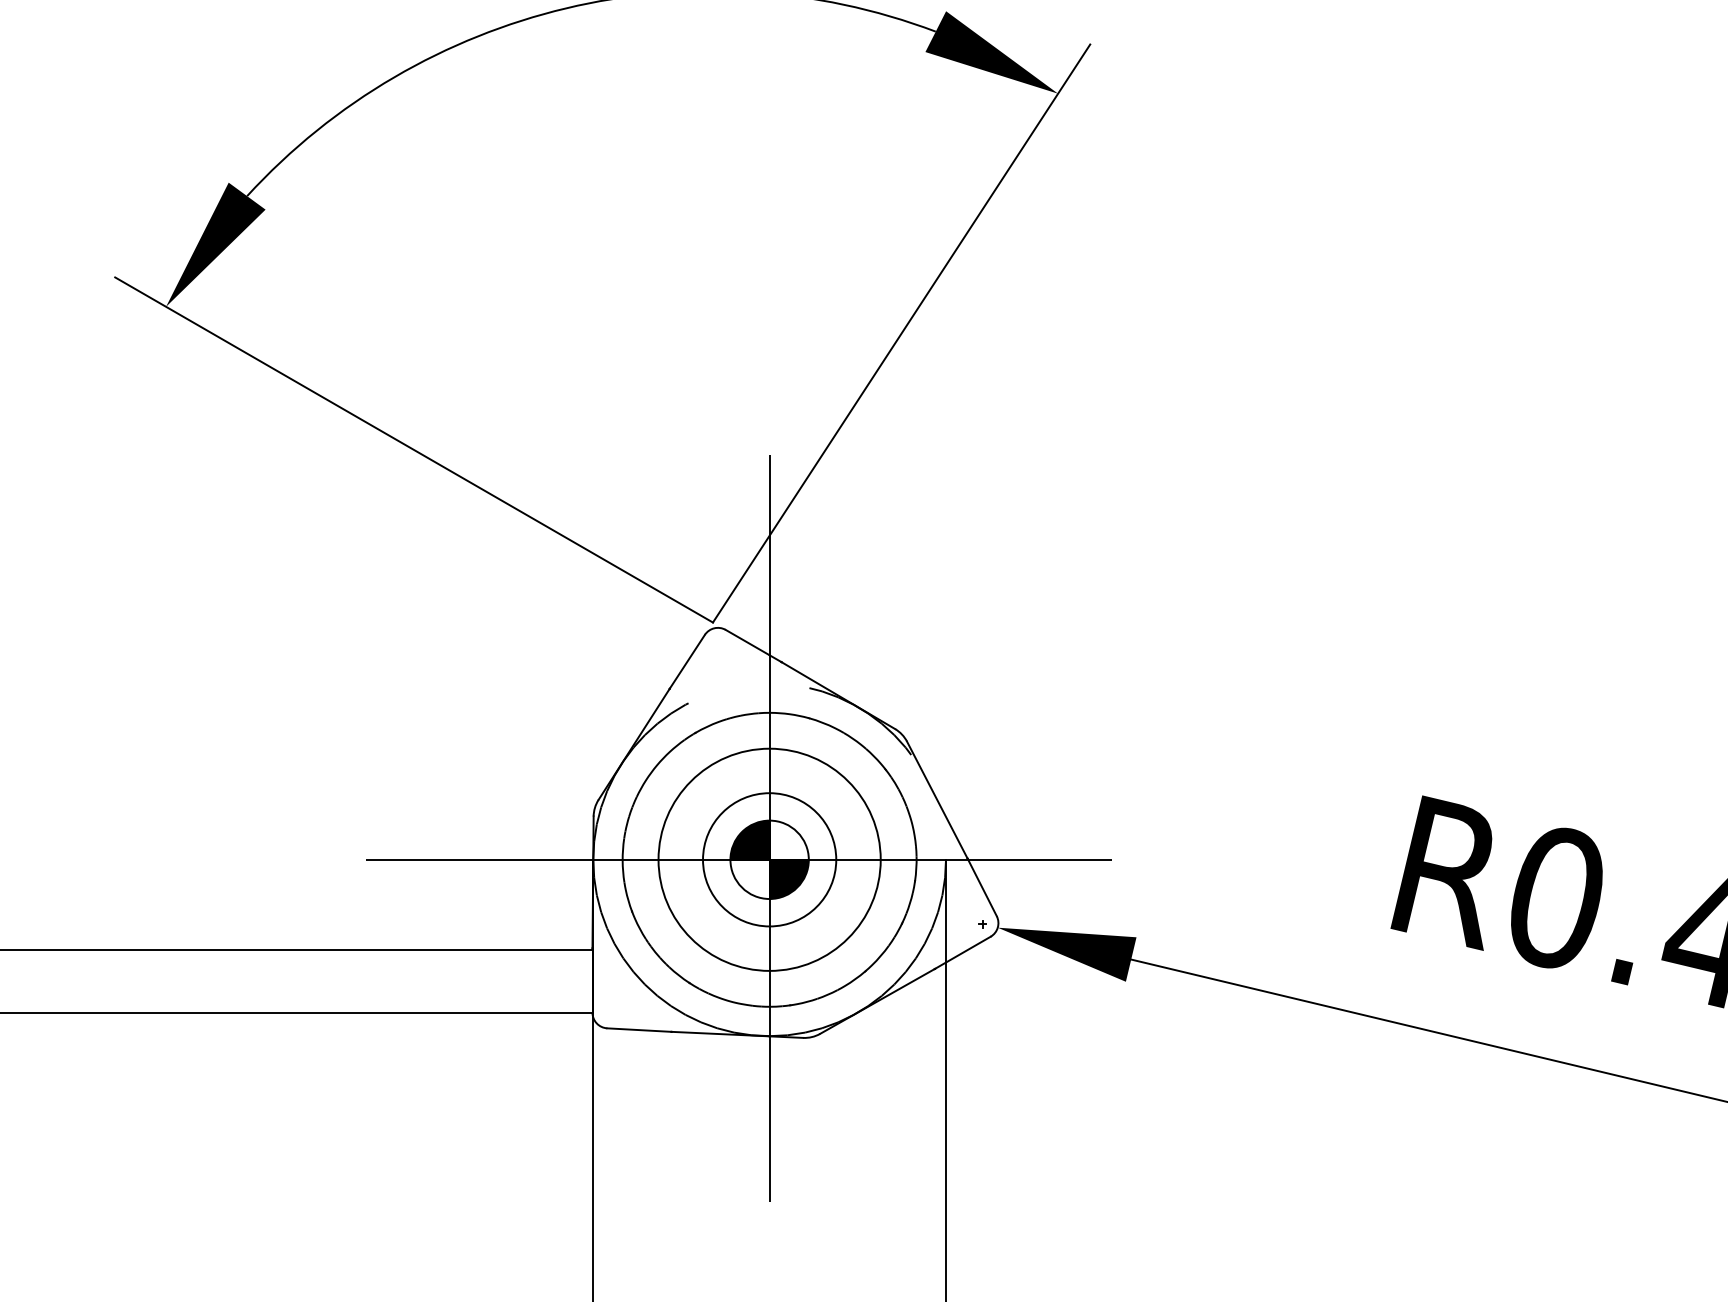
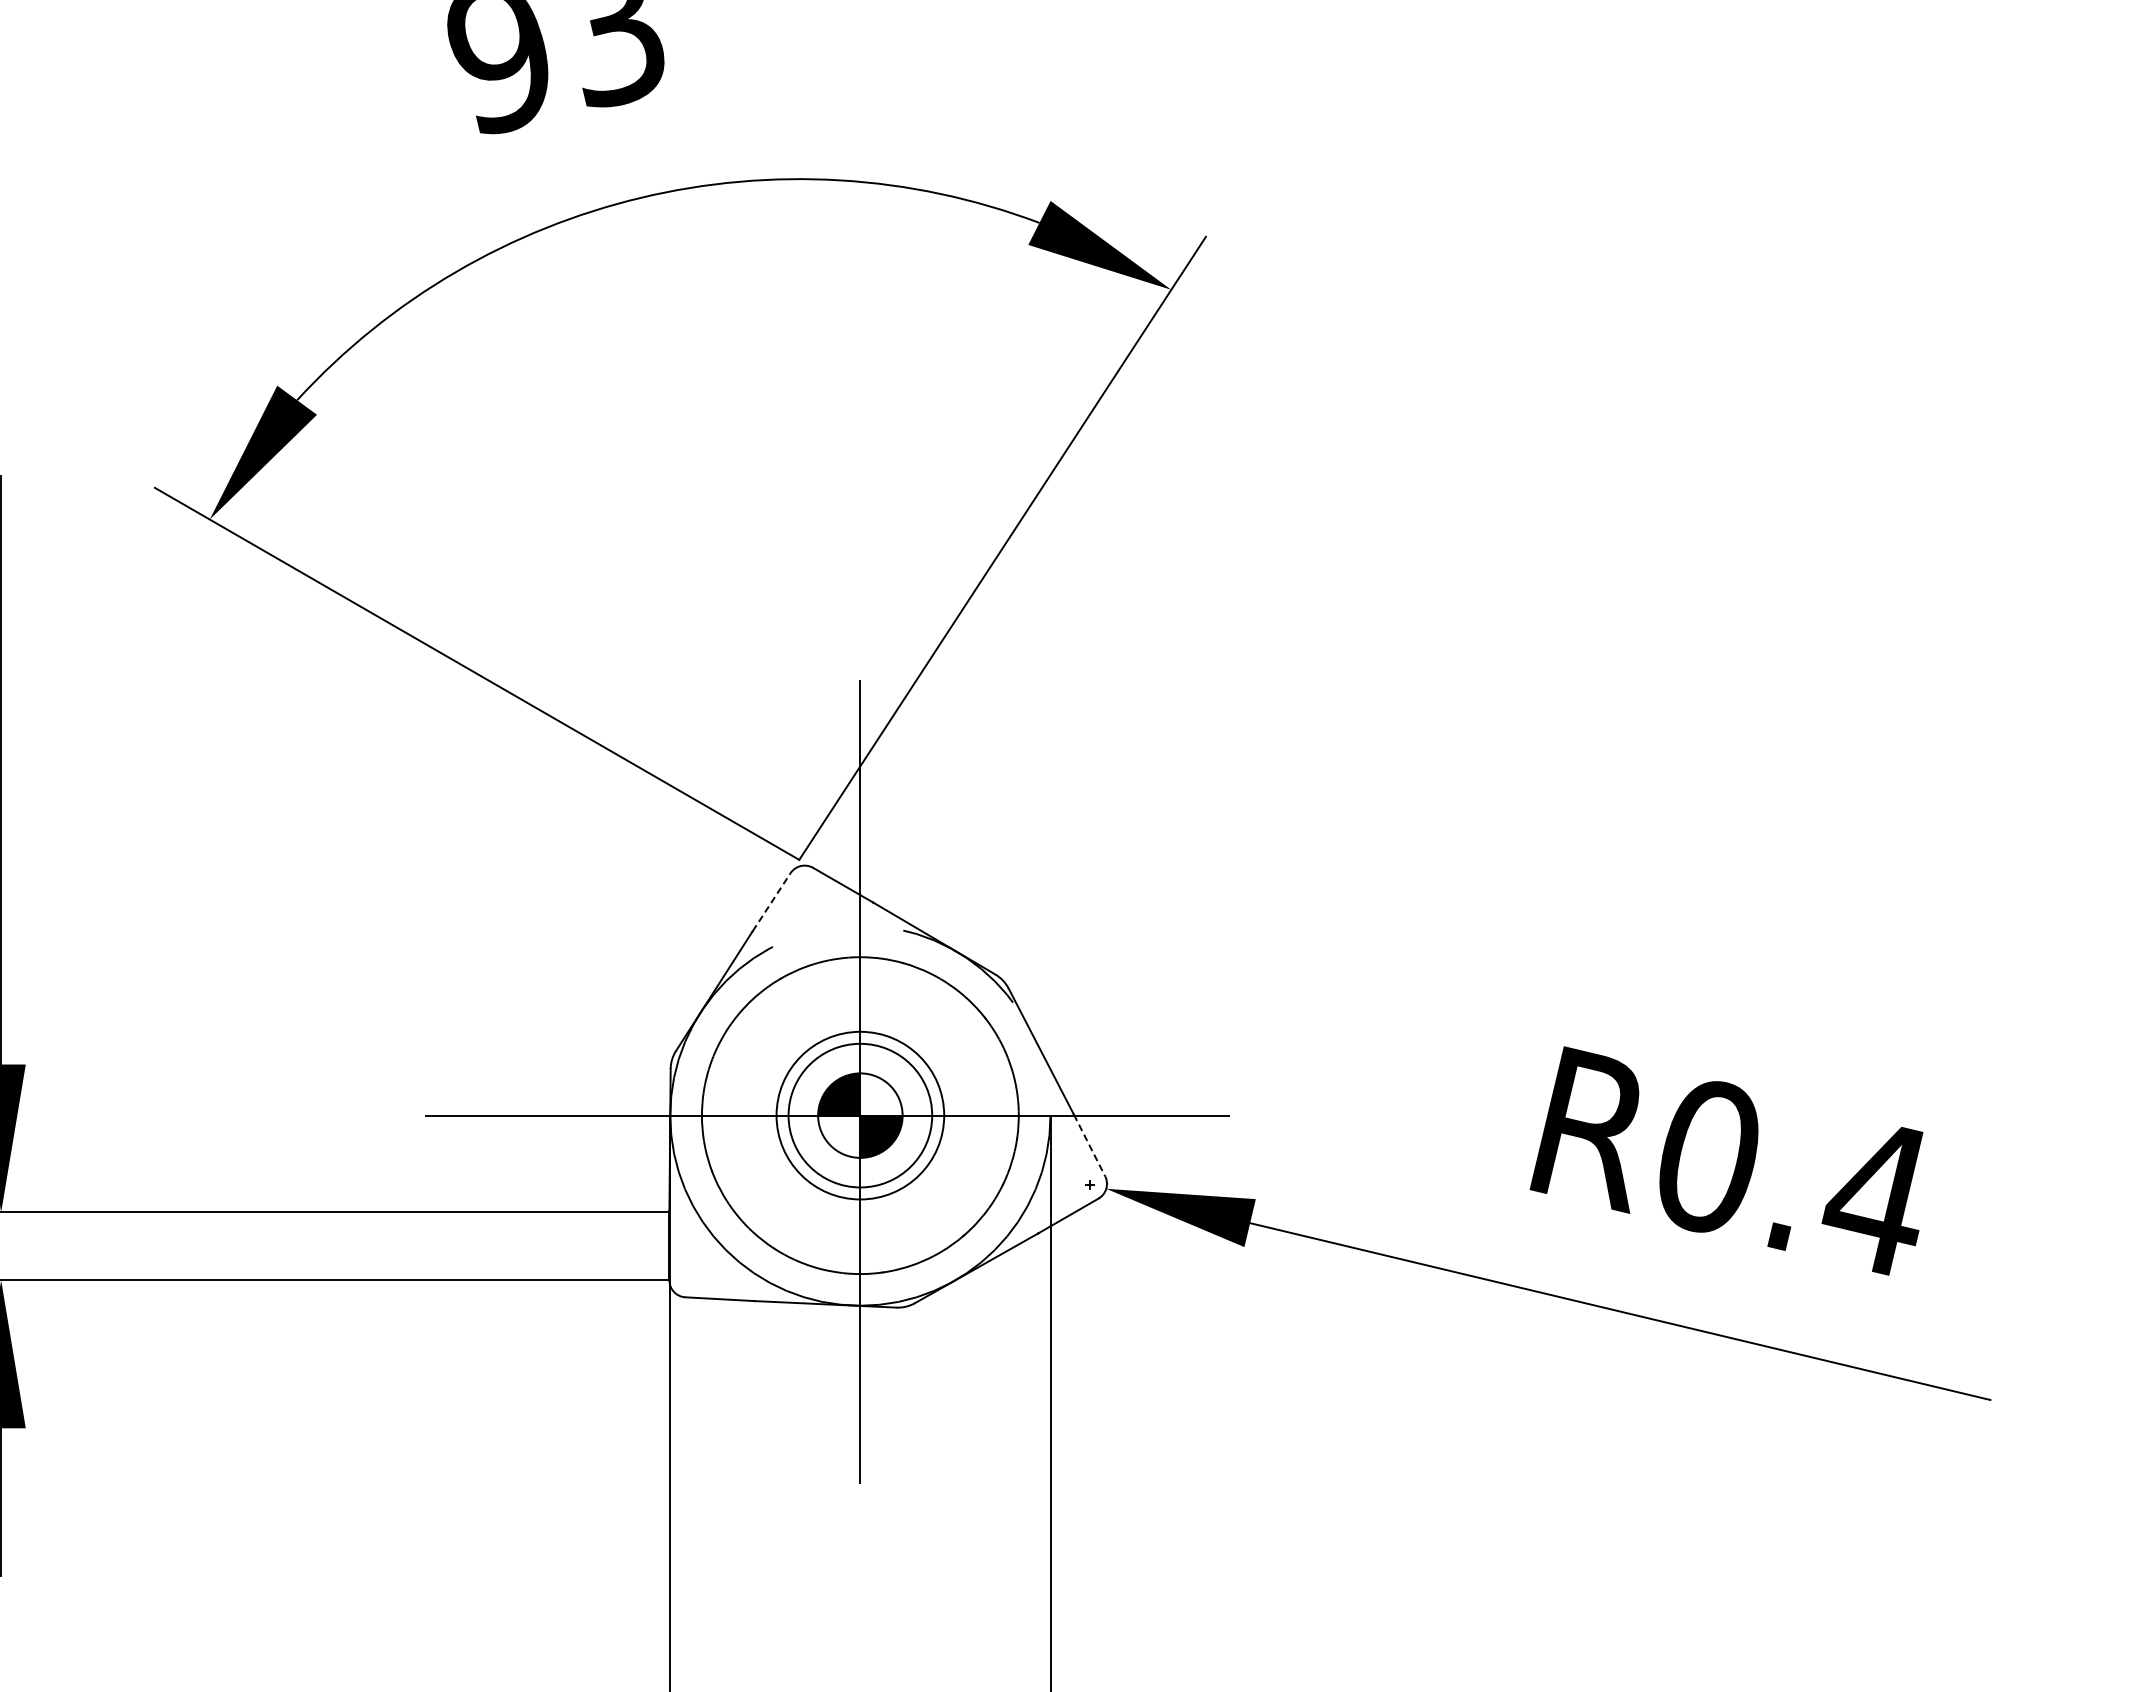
line: (687, 662) -> (771, 902), solid -> dashed
circle: (769, 859) -> (860, 1115), size x0.7
line: (982, 887) -> (1089, 1145), solid -> dashed

